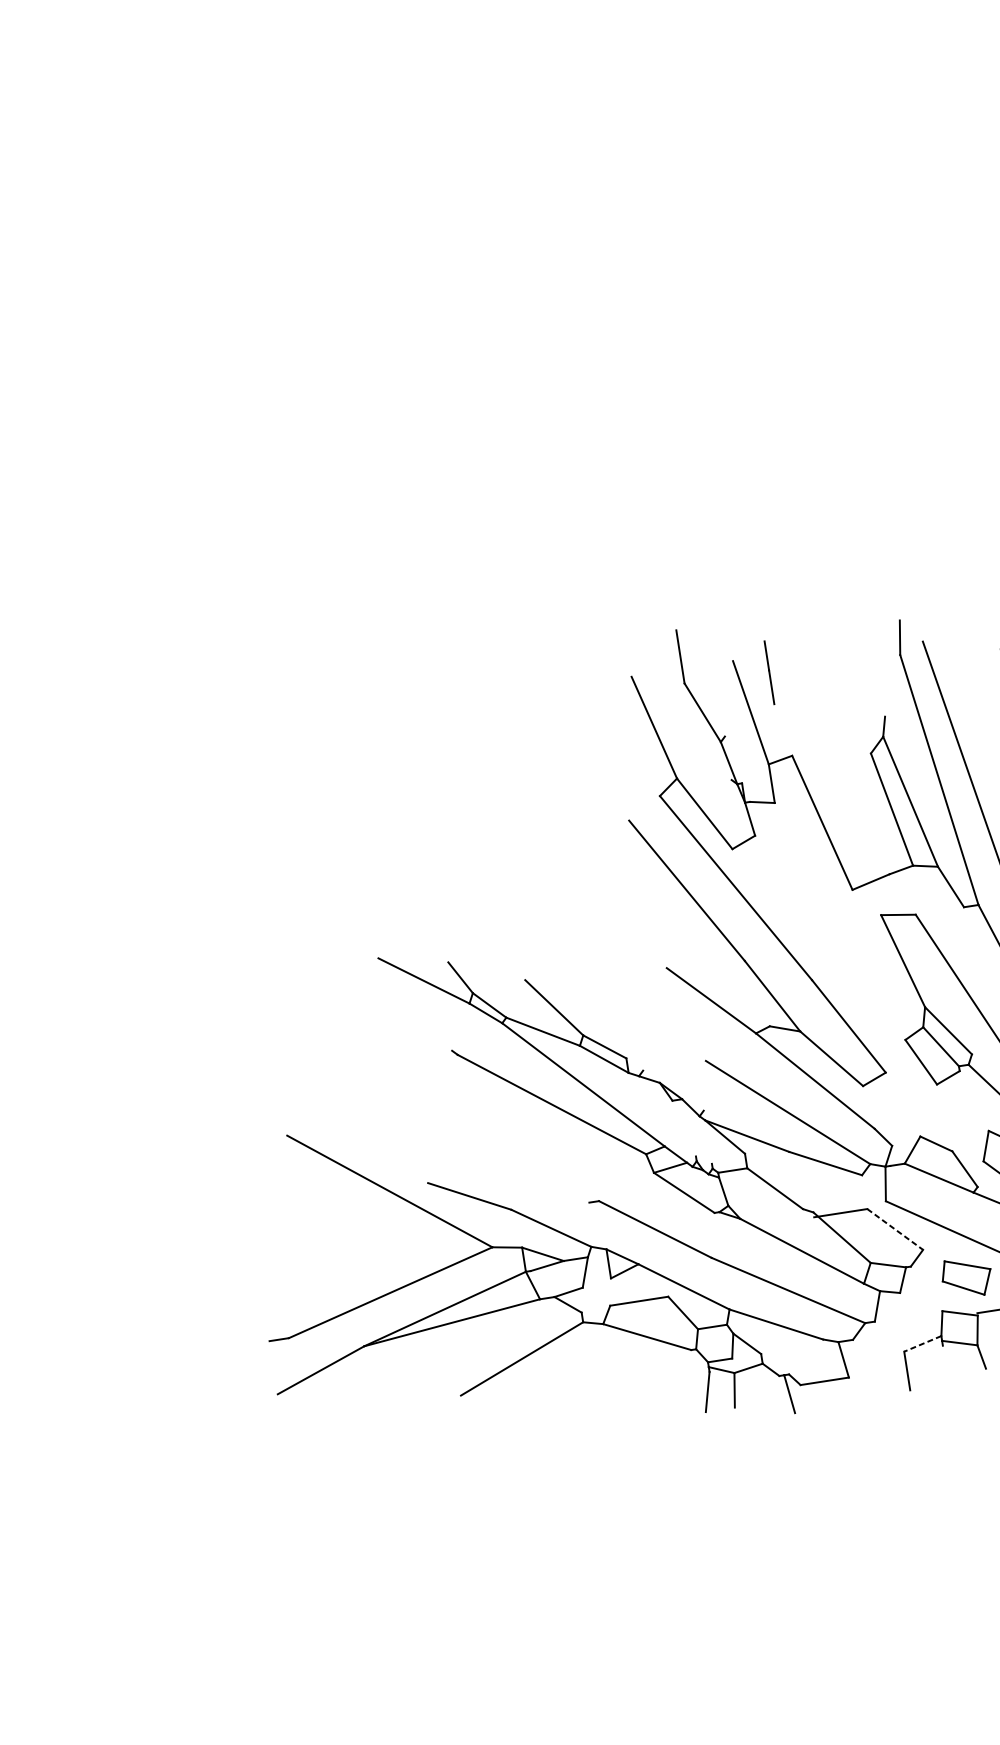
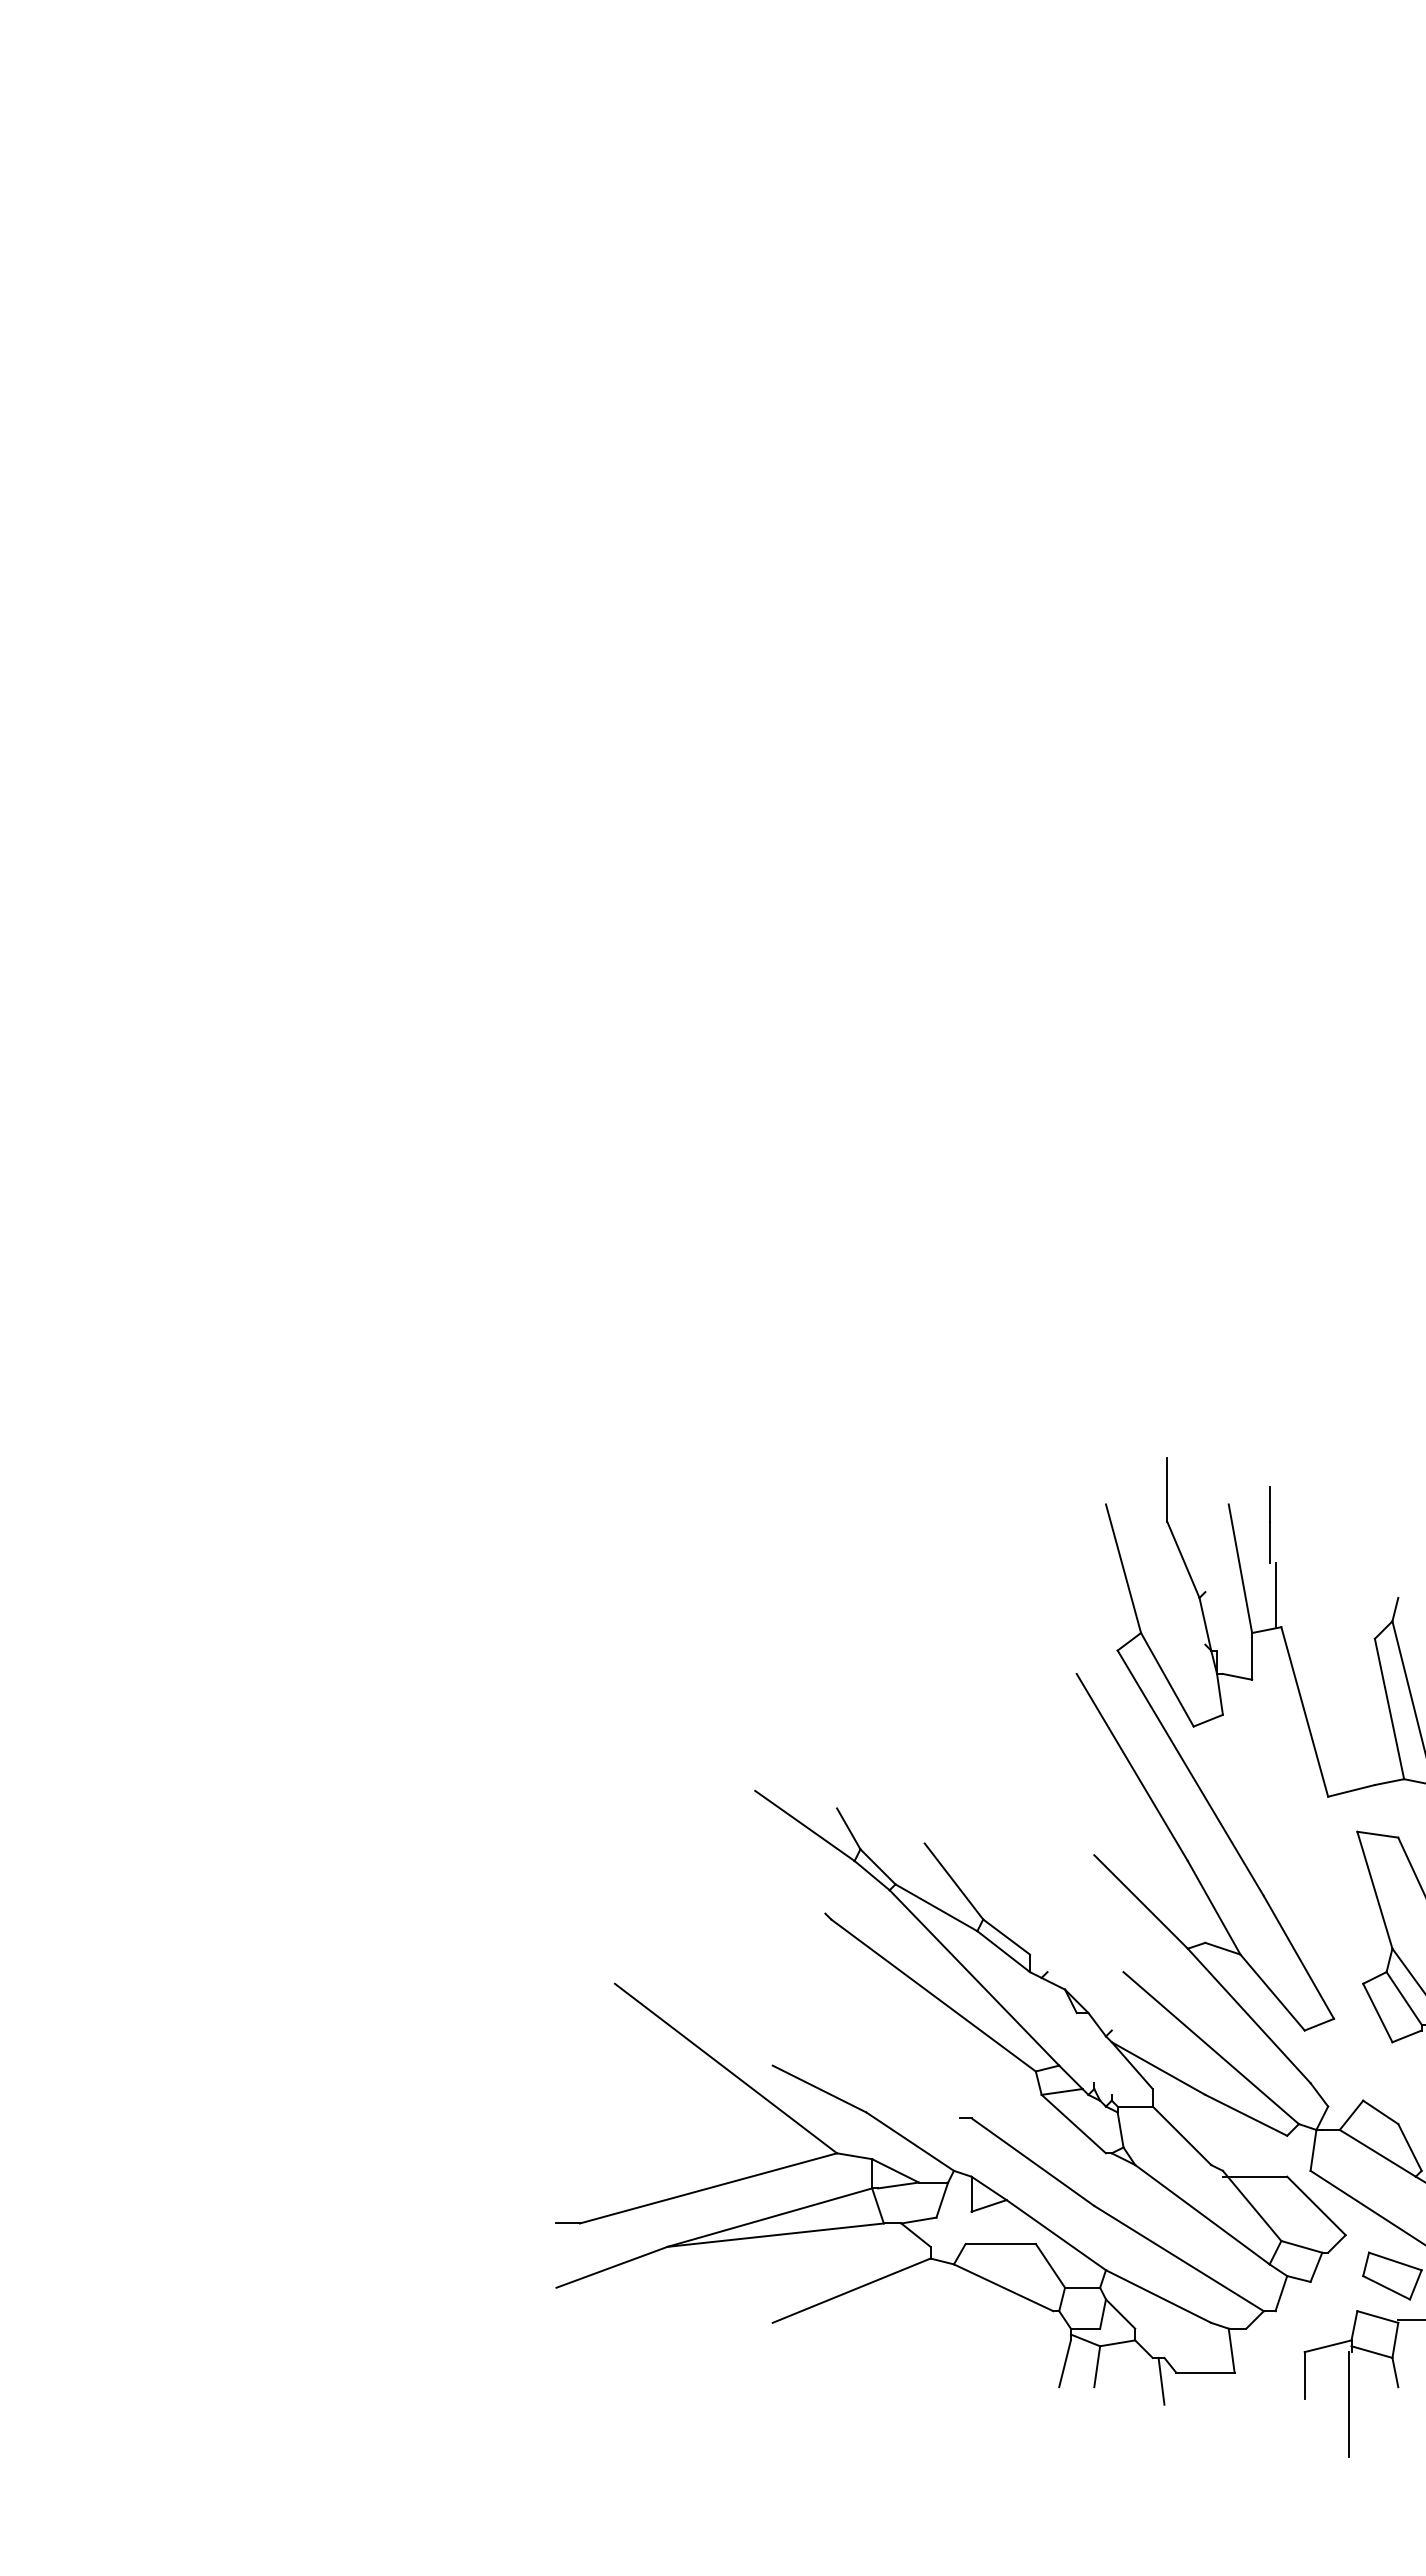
line: (783, 729) -> (1275, 1594), added
line: (895, 1229) -> (1316, 2206), dashed -> solid
line: (922, 1344) -> (1327, 2346), dashed -> solid
line: (947, 1389) -> (1348, 2404), added

